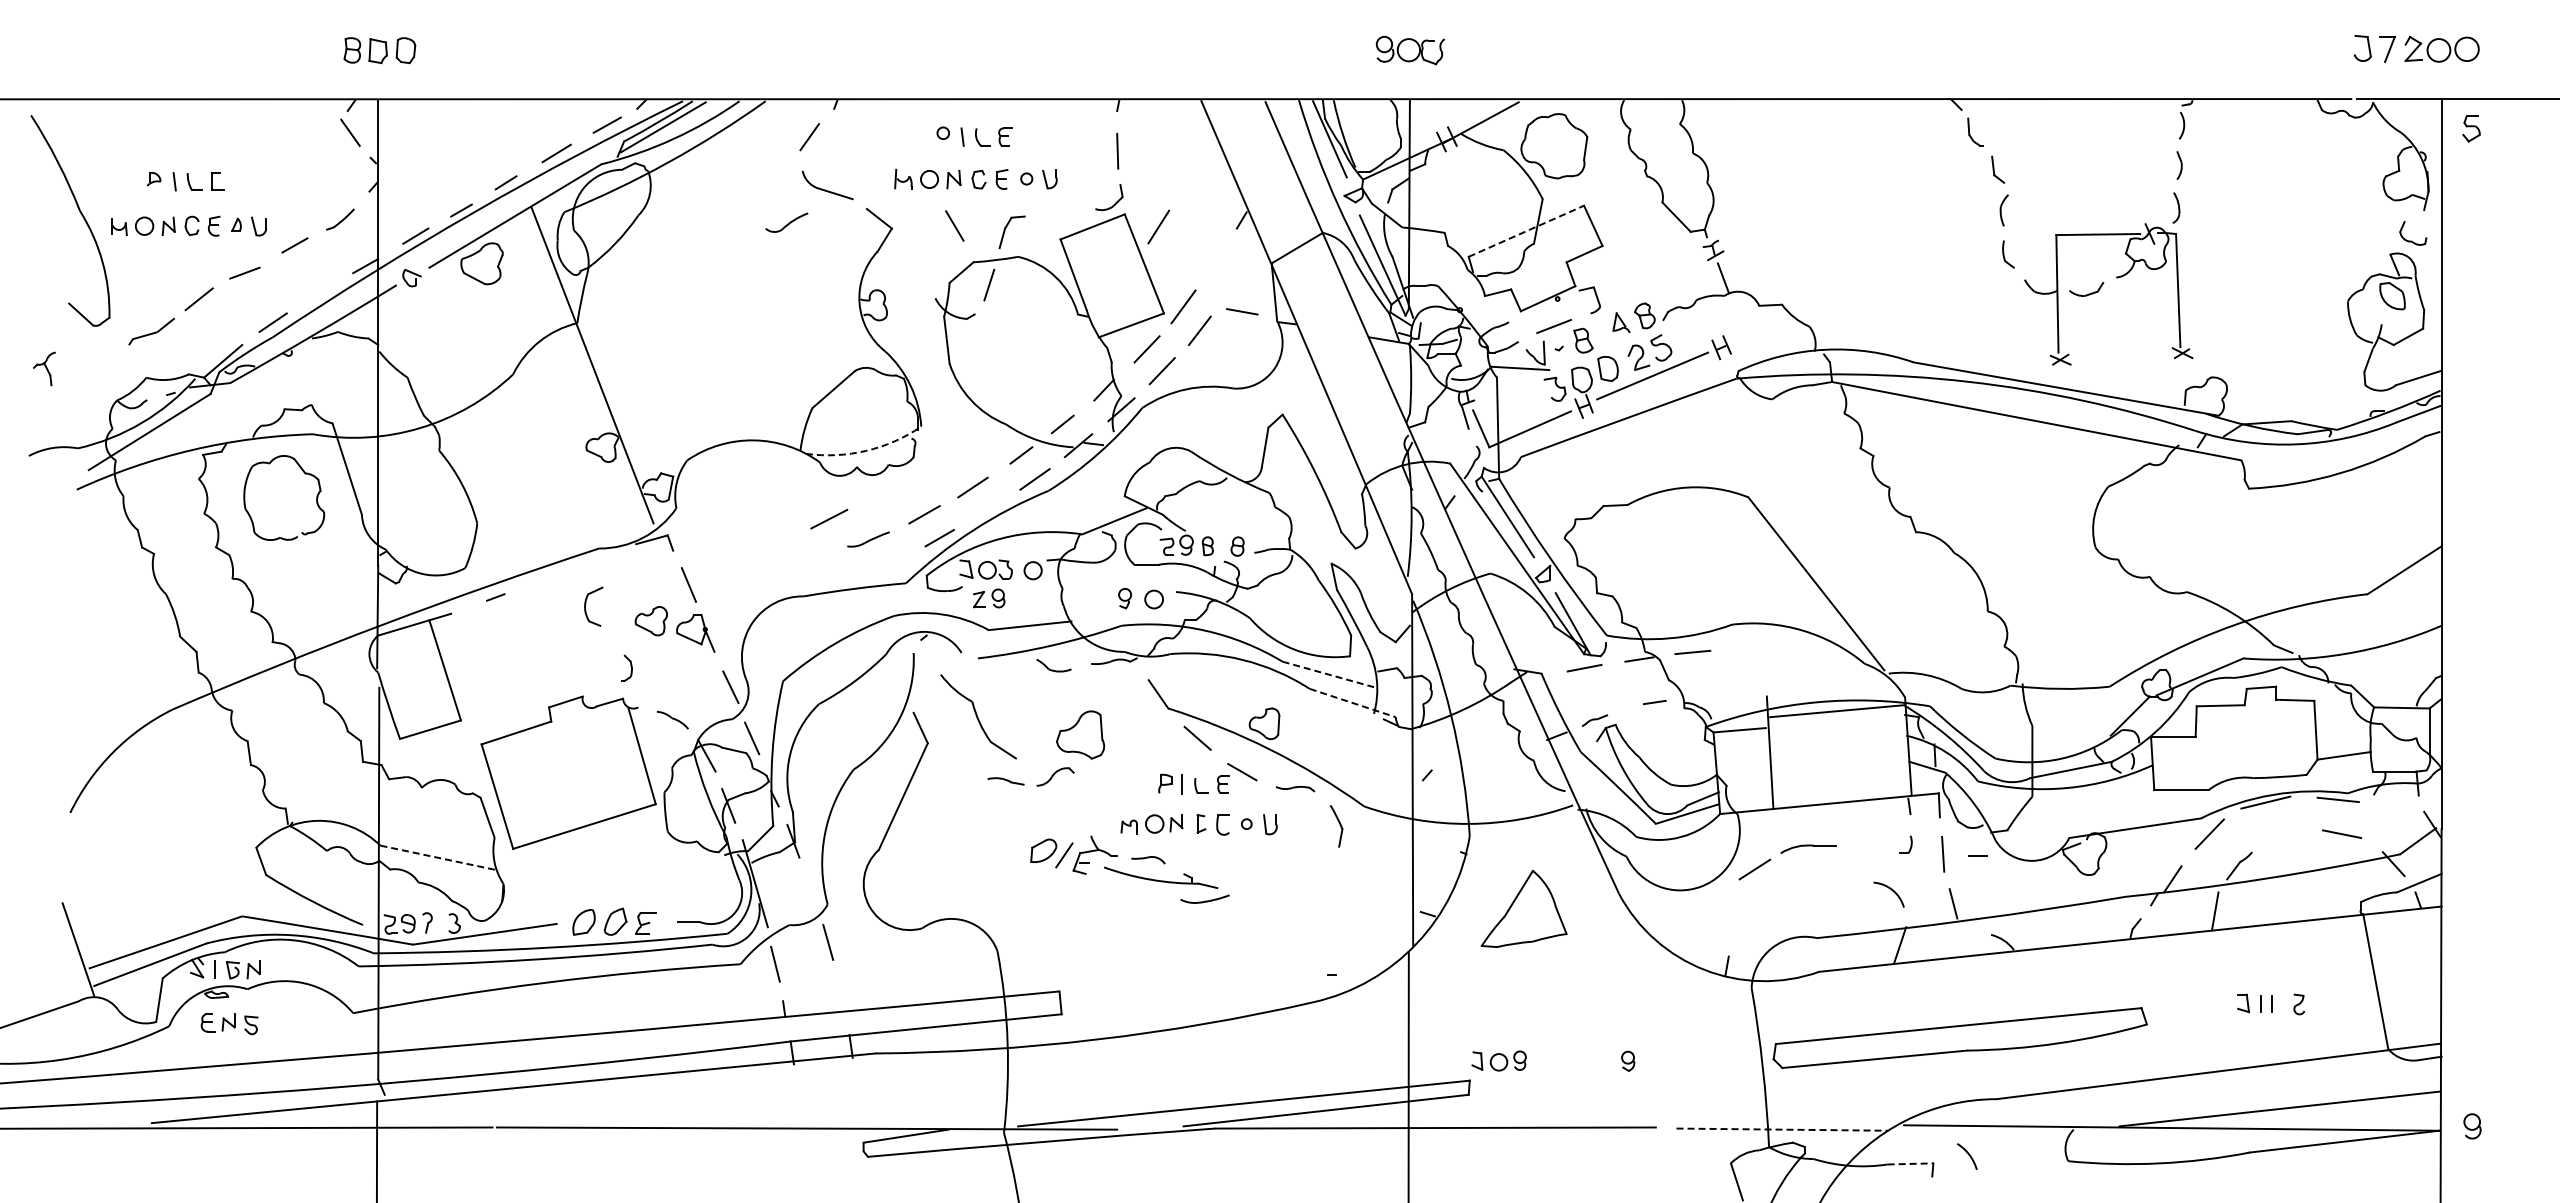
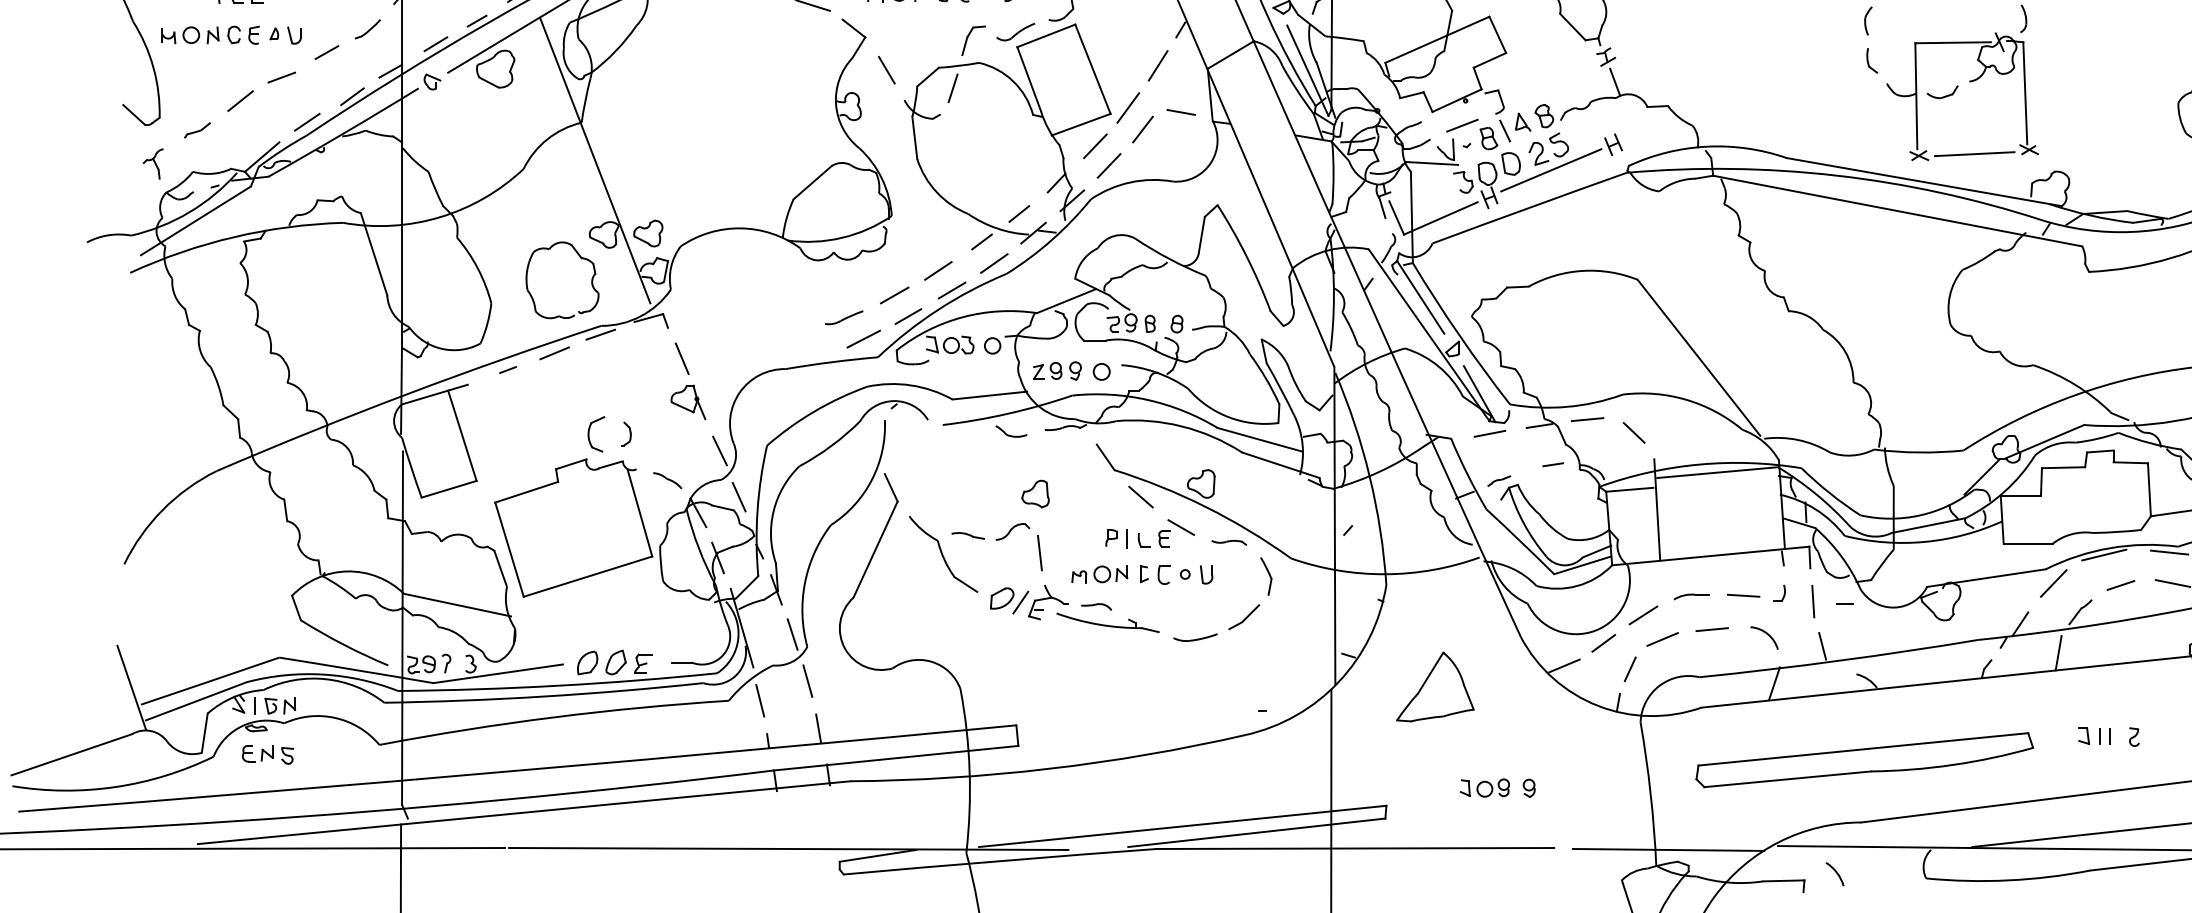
part: (786, 222) -> (1015, 31), moved
line: (954, 225) -> (886, 69), moved
line: (1158, 226) -> (1157, 65), moved
line: (1526, 231) -> (1437, 40), dashed -> solid
line: (322, 294) -> (351, 96), added
part: (151, 331) -> (197, 130), size x0.62
line: (1601, 332) -> (1505, 131), added
line: (2122, 357) -> (1975, 153), added
part: (44, 368) -> (153, 163), moved
arc: (866, 450) -> (842, 237), dashed -> solid
part: (305, 474) -> (581, 259), moved
line: (987, 509) -> (951, 290), added
line: (829, 518) -> (863, 338), moved
line: (598, 557) -> (600, 333), added
line: (547, 578) -> (554, 352), added
part: (989, 598) -> (1047, 370), moved
part: (586, 604) -> (589, 432), moved
part: (650, 621) -> (647, 233), moved
line: (1744, 667) -> (1634, 433), added
line: (1329, 674) -> (1259, 439), dashed -> solid
line: (1353, 703) -> (1281, 465), dashed -> solid
part: (978, 716) -> (943, 554), moved
part: (1080, 734) -> (1035, 493), size x0.62
line: (1085, 800) -> (1039, 553), added
line: (2284, 836) -> (2121, 585), added
line: (1865, 847) -> (1743, 595), added
part: (1808, 848) -> (1691, 596), size x0.71
line: (439, 858) -> (457, 605), dashed -> solid
part: (1311, 871) -> (1243, 617), added
line: (1830, 884) -> (1711, 628), added
line: (810, 890) -> (791, 634), added
line: (1775, 896) -> (1662, 639), added
part: (1204, 898) -> (1194, 637), moved
line: (1710, 900) -> (1603, 643), added
part: (1523, 908) -> (1434, 686), moved
line: (1667, 925) -> (1564, 665), added
line: (1740, 929) -> (1630, 669), added
line: (839, 995) -> (818, 728), added
part: (1959, 1038) -> (1864, 760), moved
part: (1498, 1060) -> (1484, 787), moved
line: (1783, 1129) -> (1669, 849), dashed -> solid
line: (1910, 1163) -> (1783, 880), dashed -> solid

